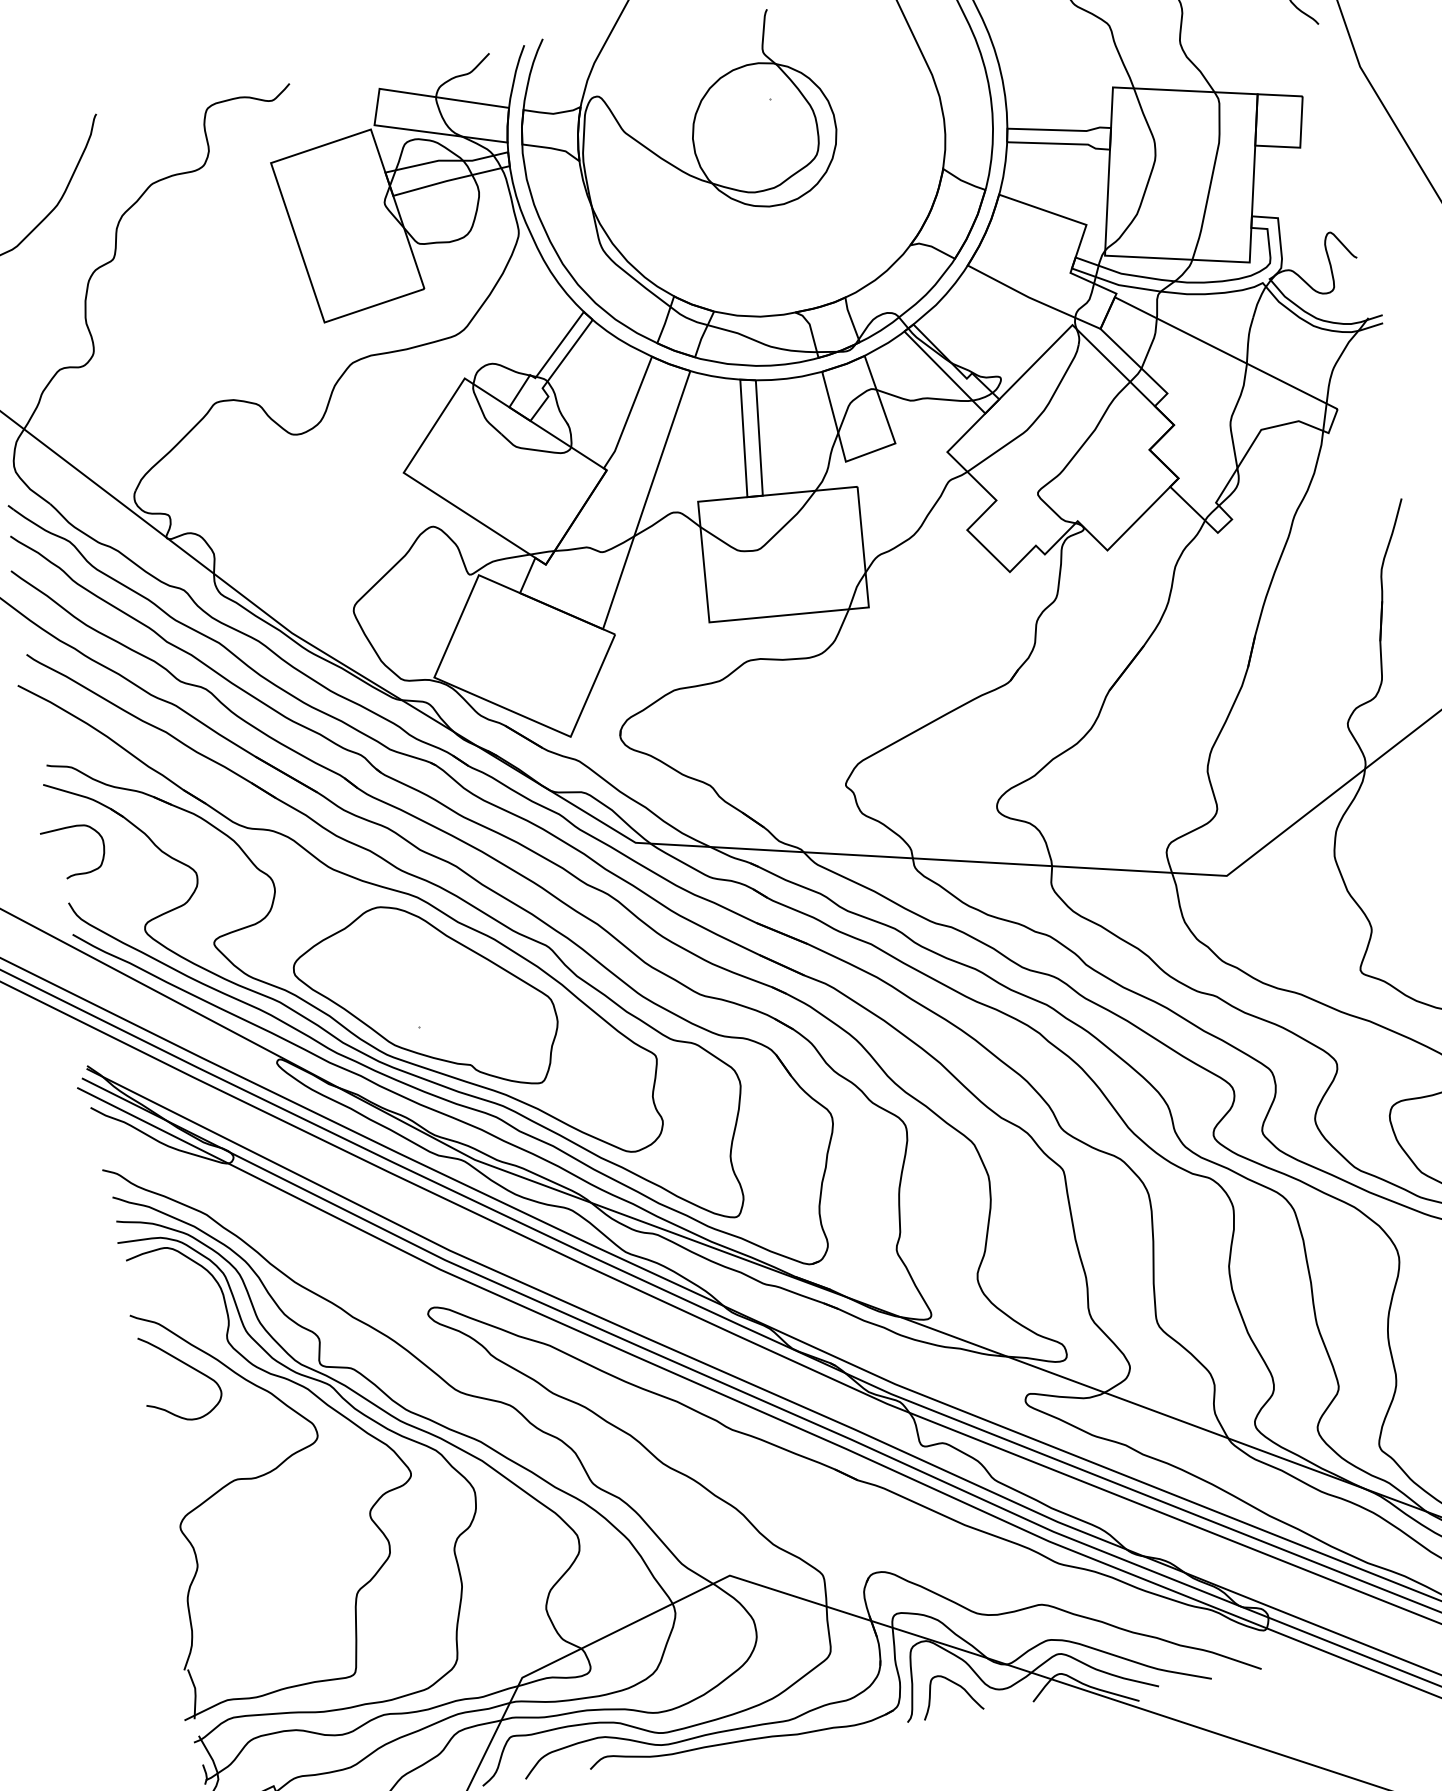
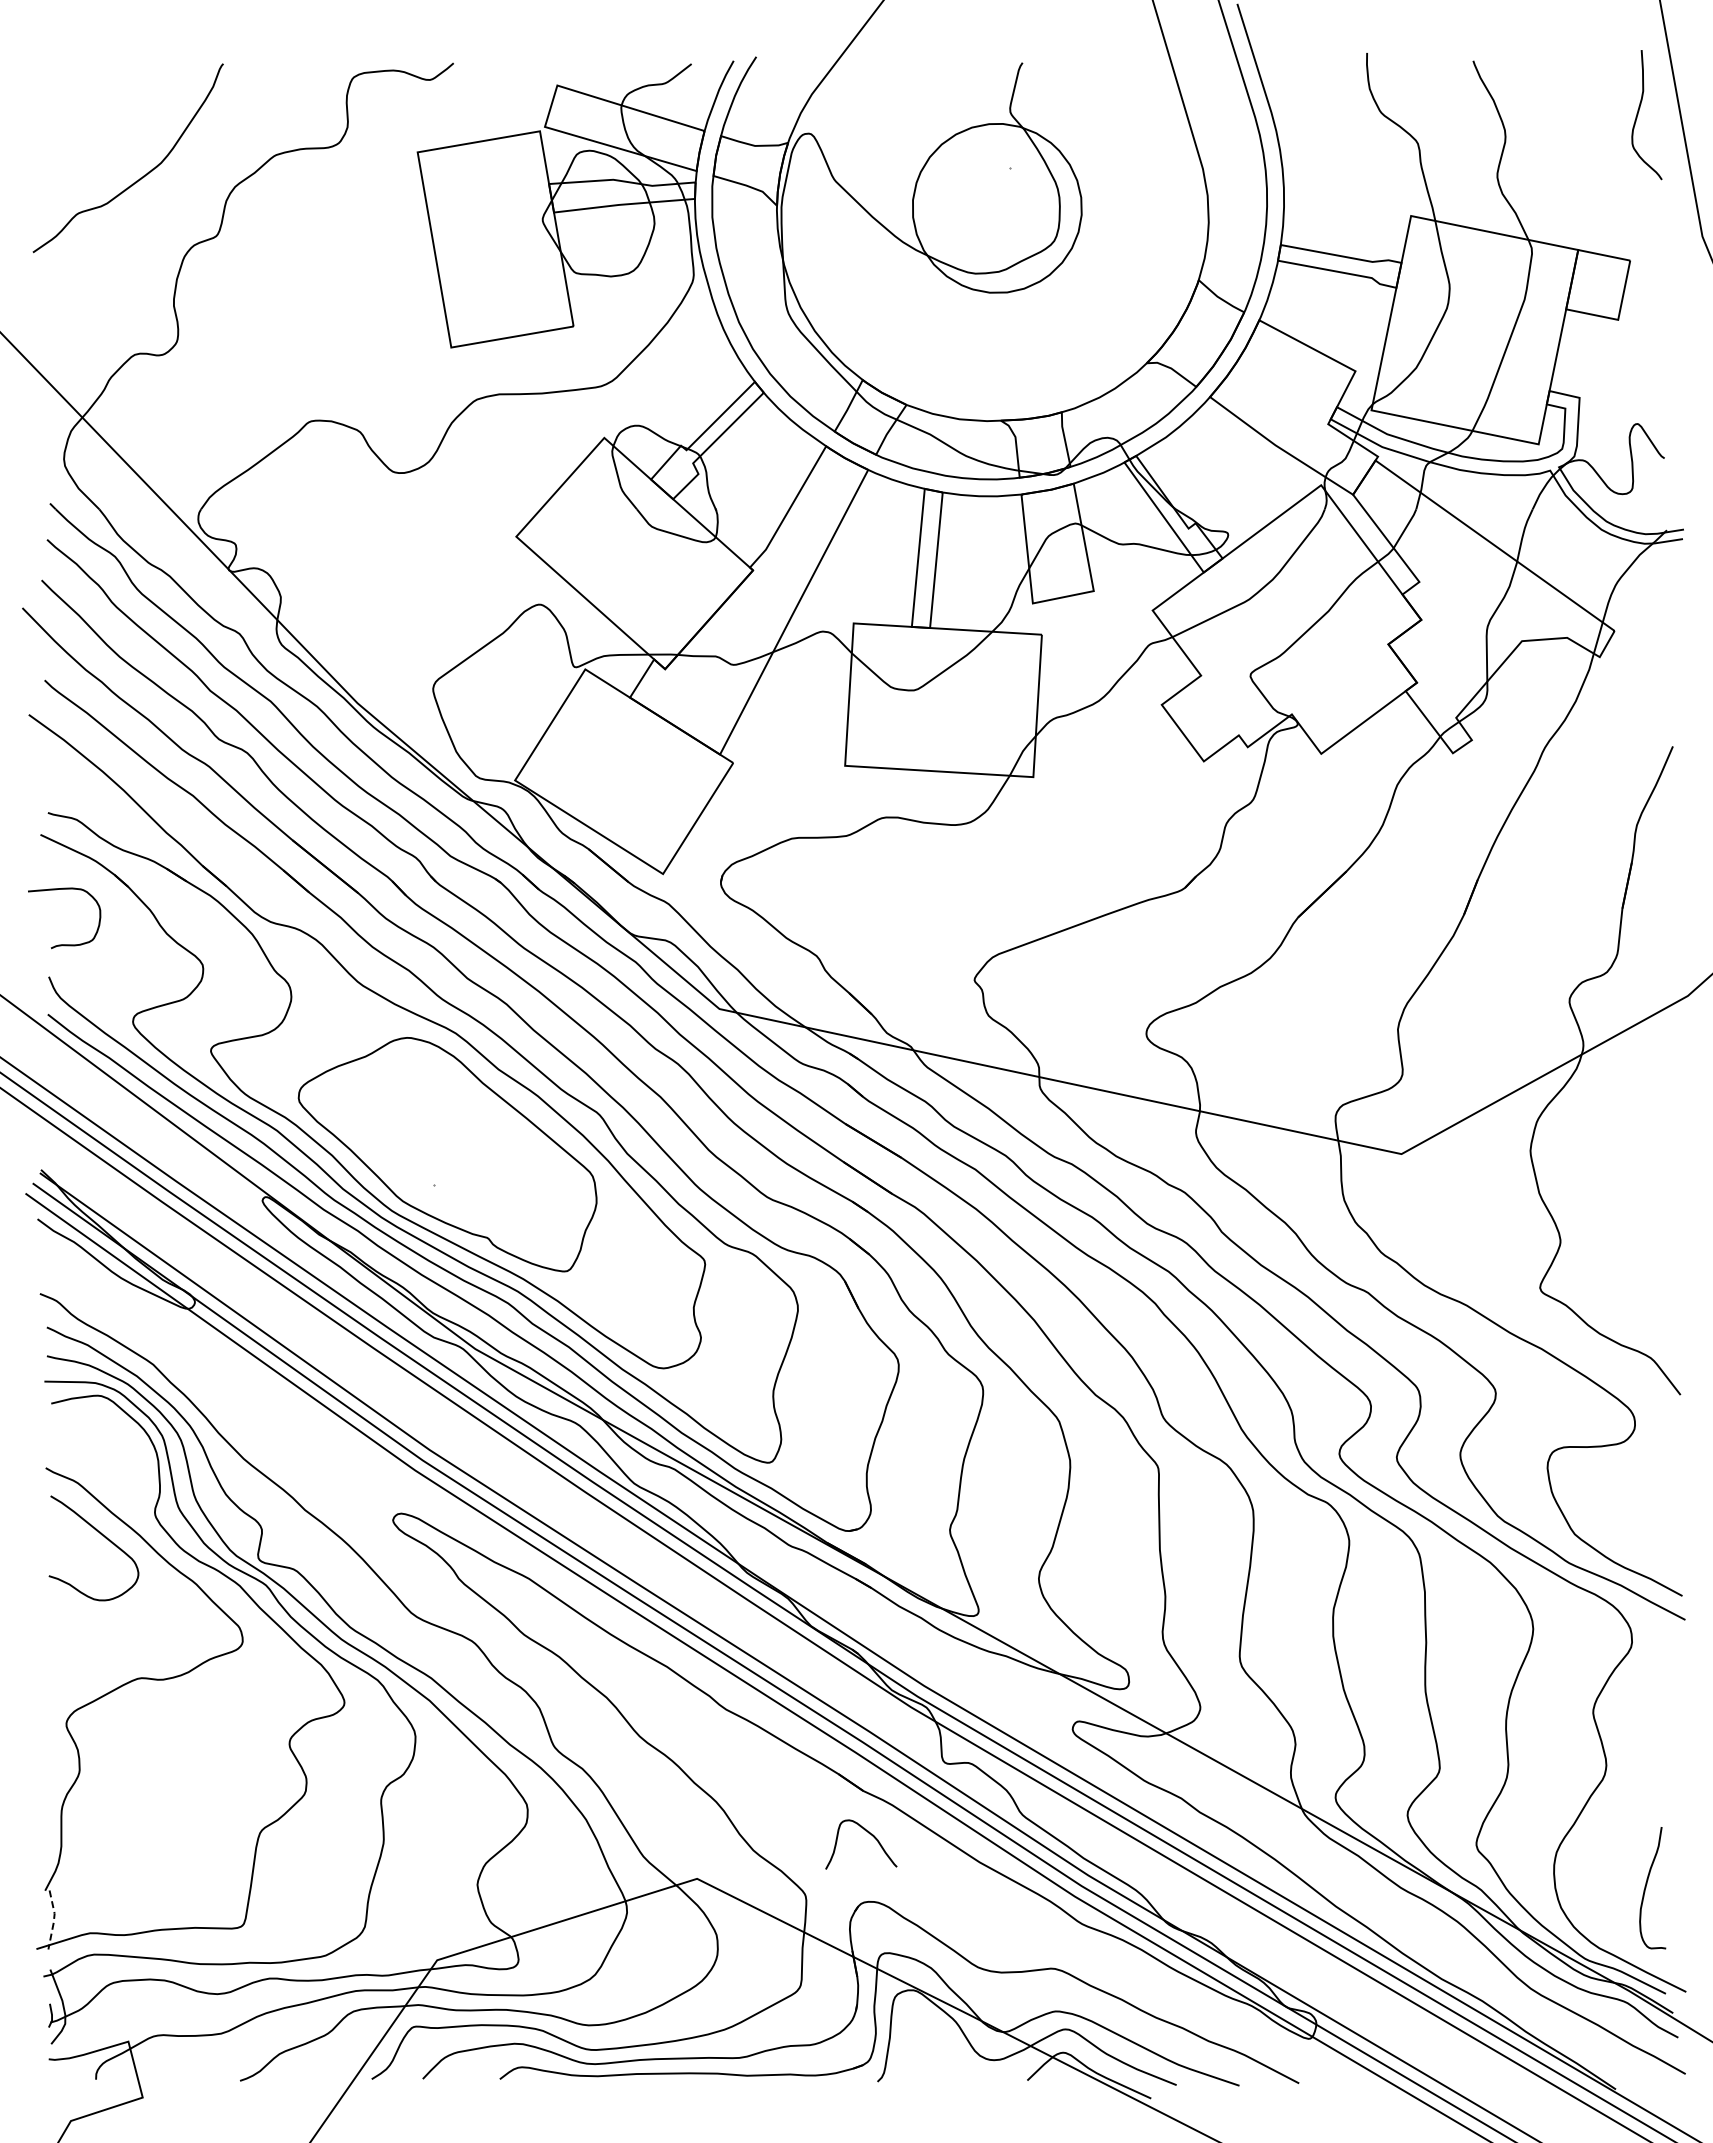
curve: (956, 1685) -> (869, 1834), moved
line: (195, 1693) -> (54, 1919), solid -> dashed

